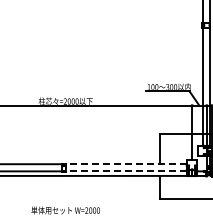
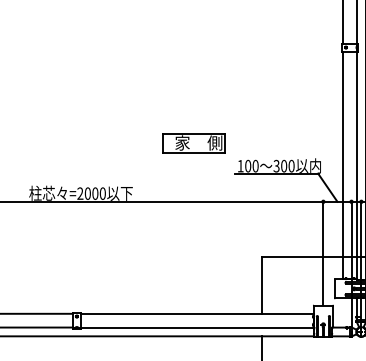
part: (124, 74) -> (193, 141), added
line: (126, 164) -> (197, 314), dashed -> solid
line: (126, 171) -> (197, 327), dashed -> solid

